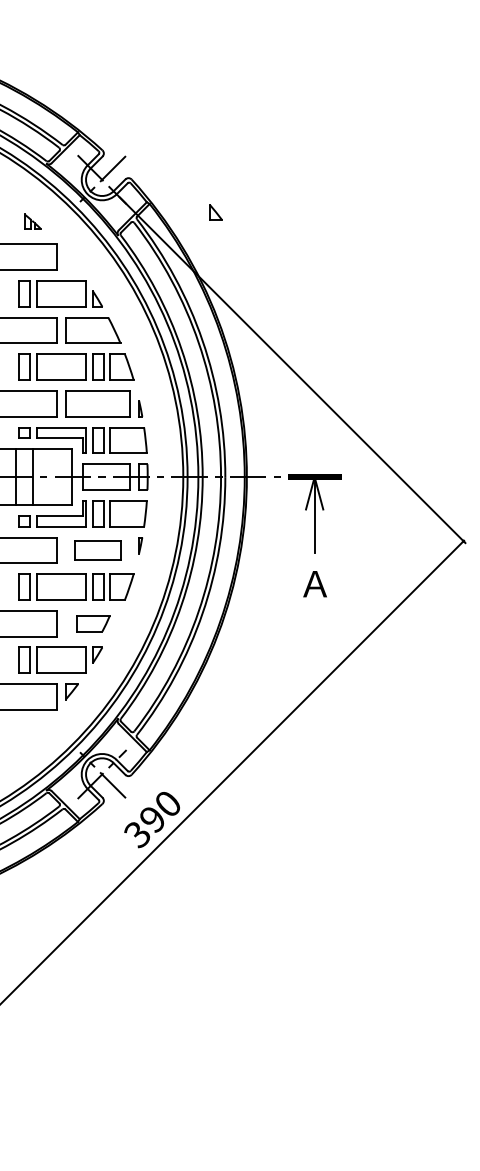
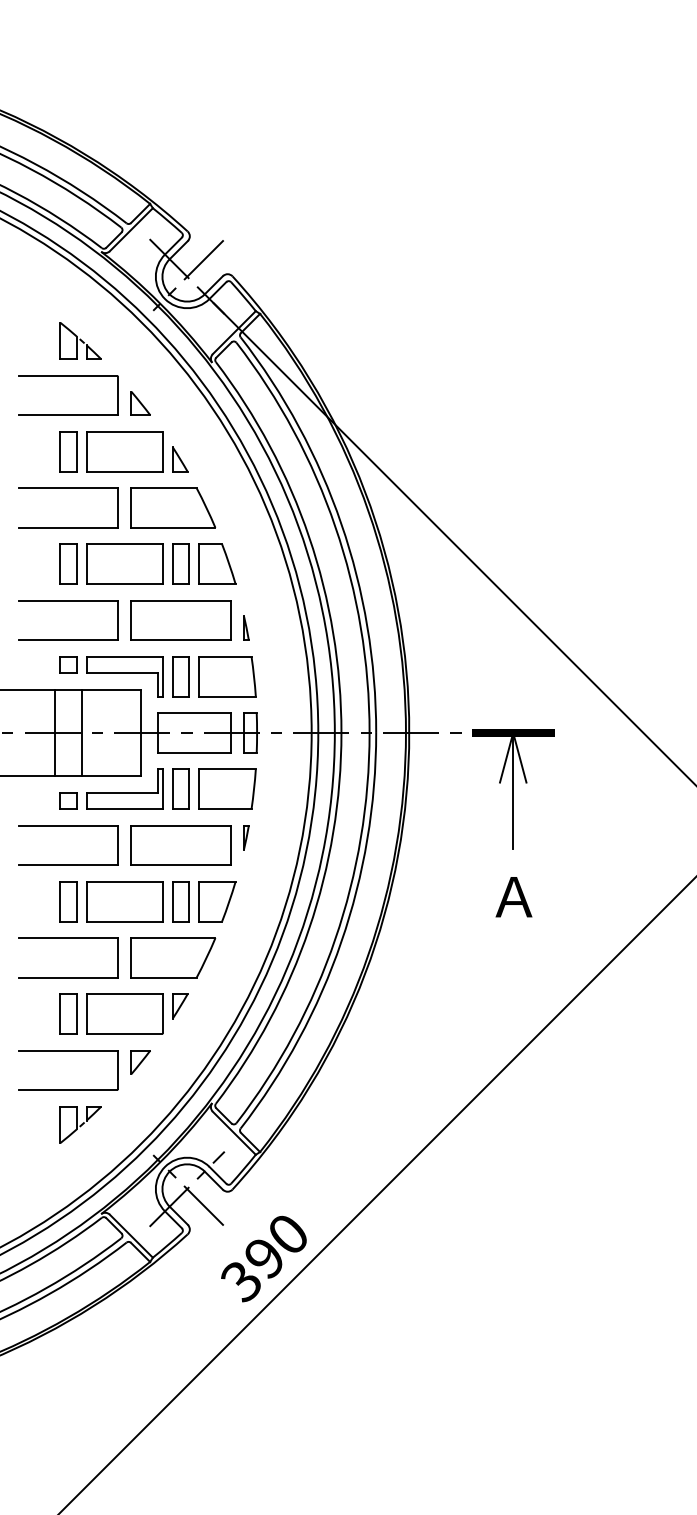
part: (215, 212) -> (140, 403), moved
part: (32, 221) -> (80, 340), size x1.67
part: (97, 550) -> (180, 845), size x1.43
part: (93, 623) -> (173, 957), size x1.67
part: (32, 732) -> (80, 1124), added

